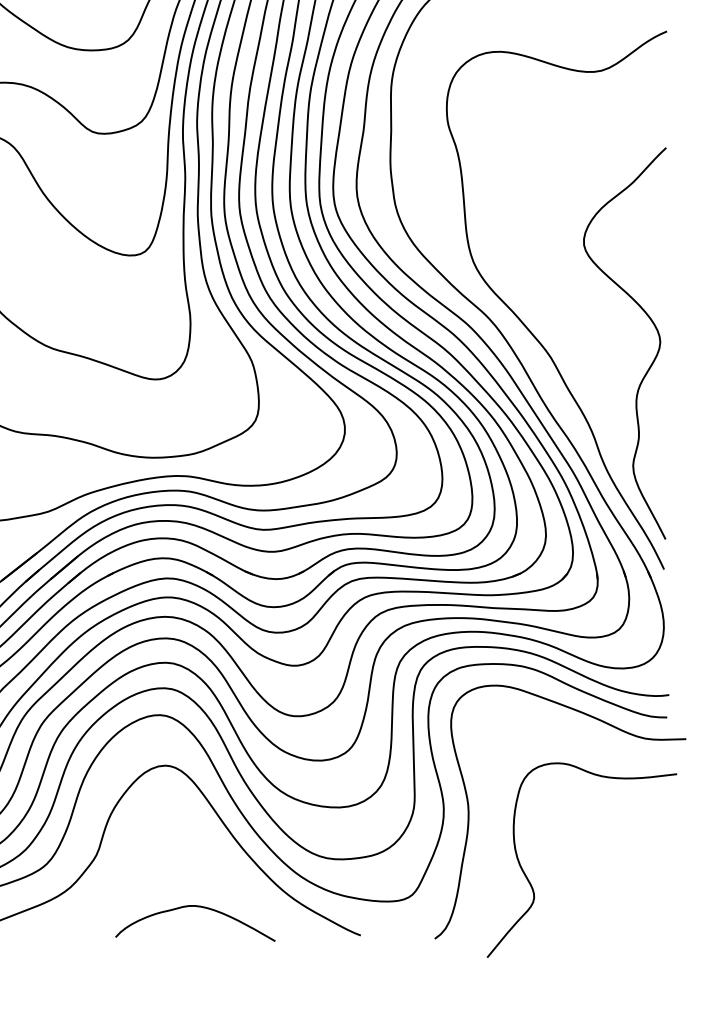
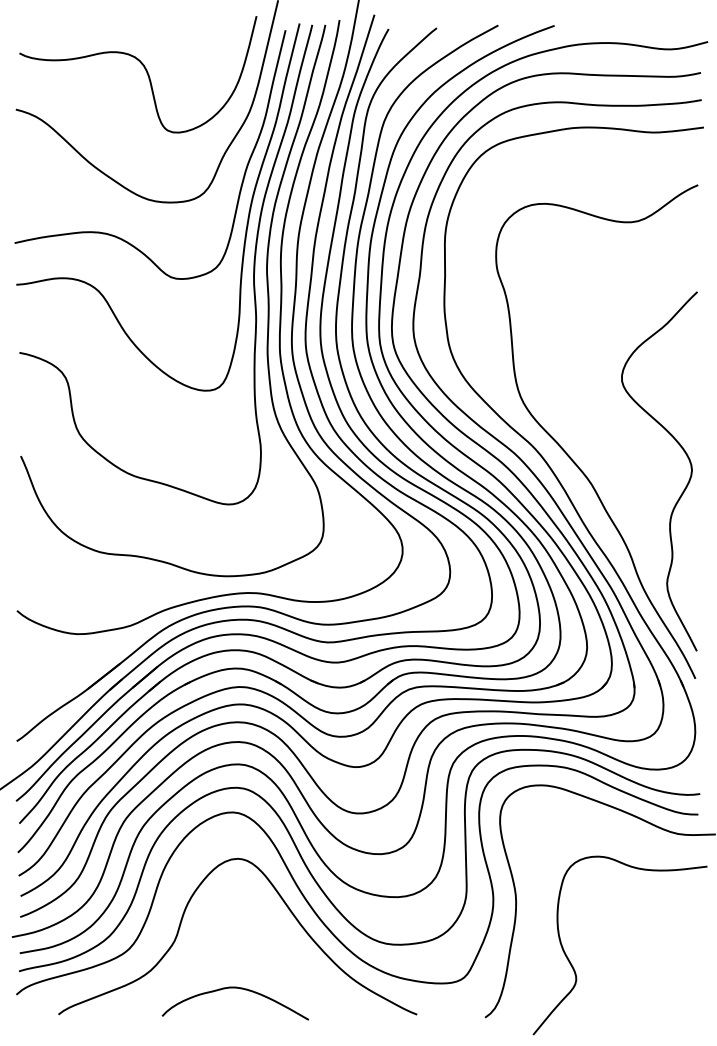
curve: (200, 908) -> (240, 989), moved

